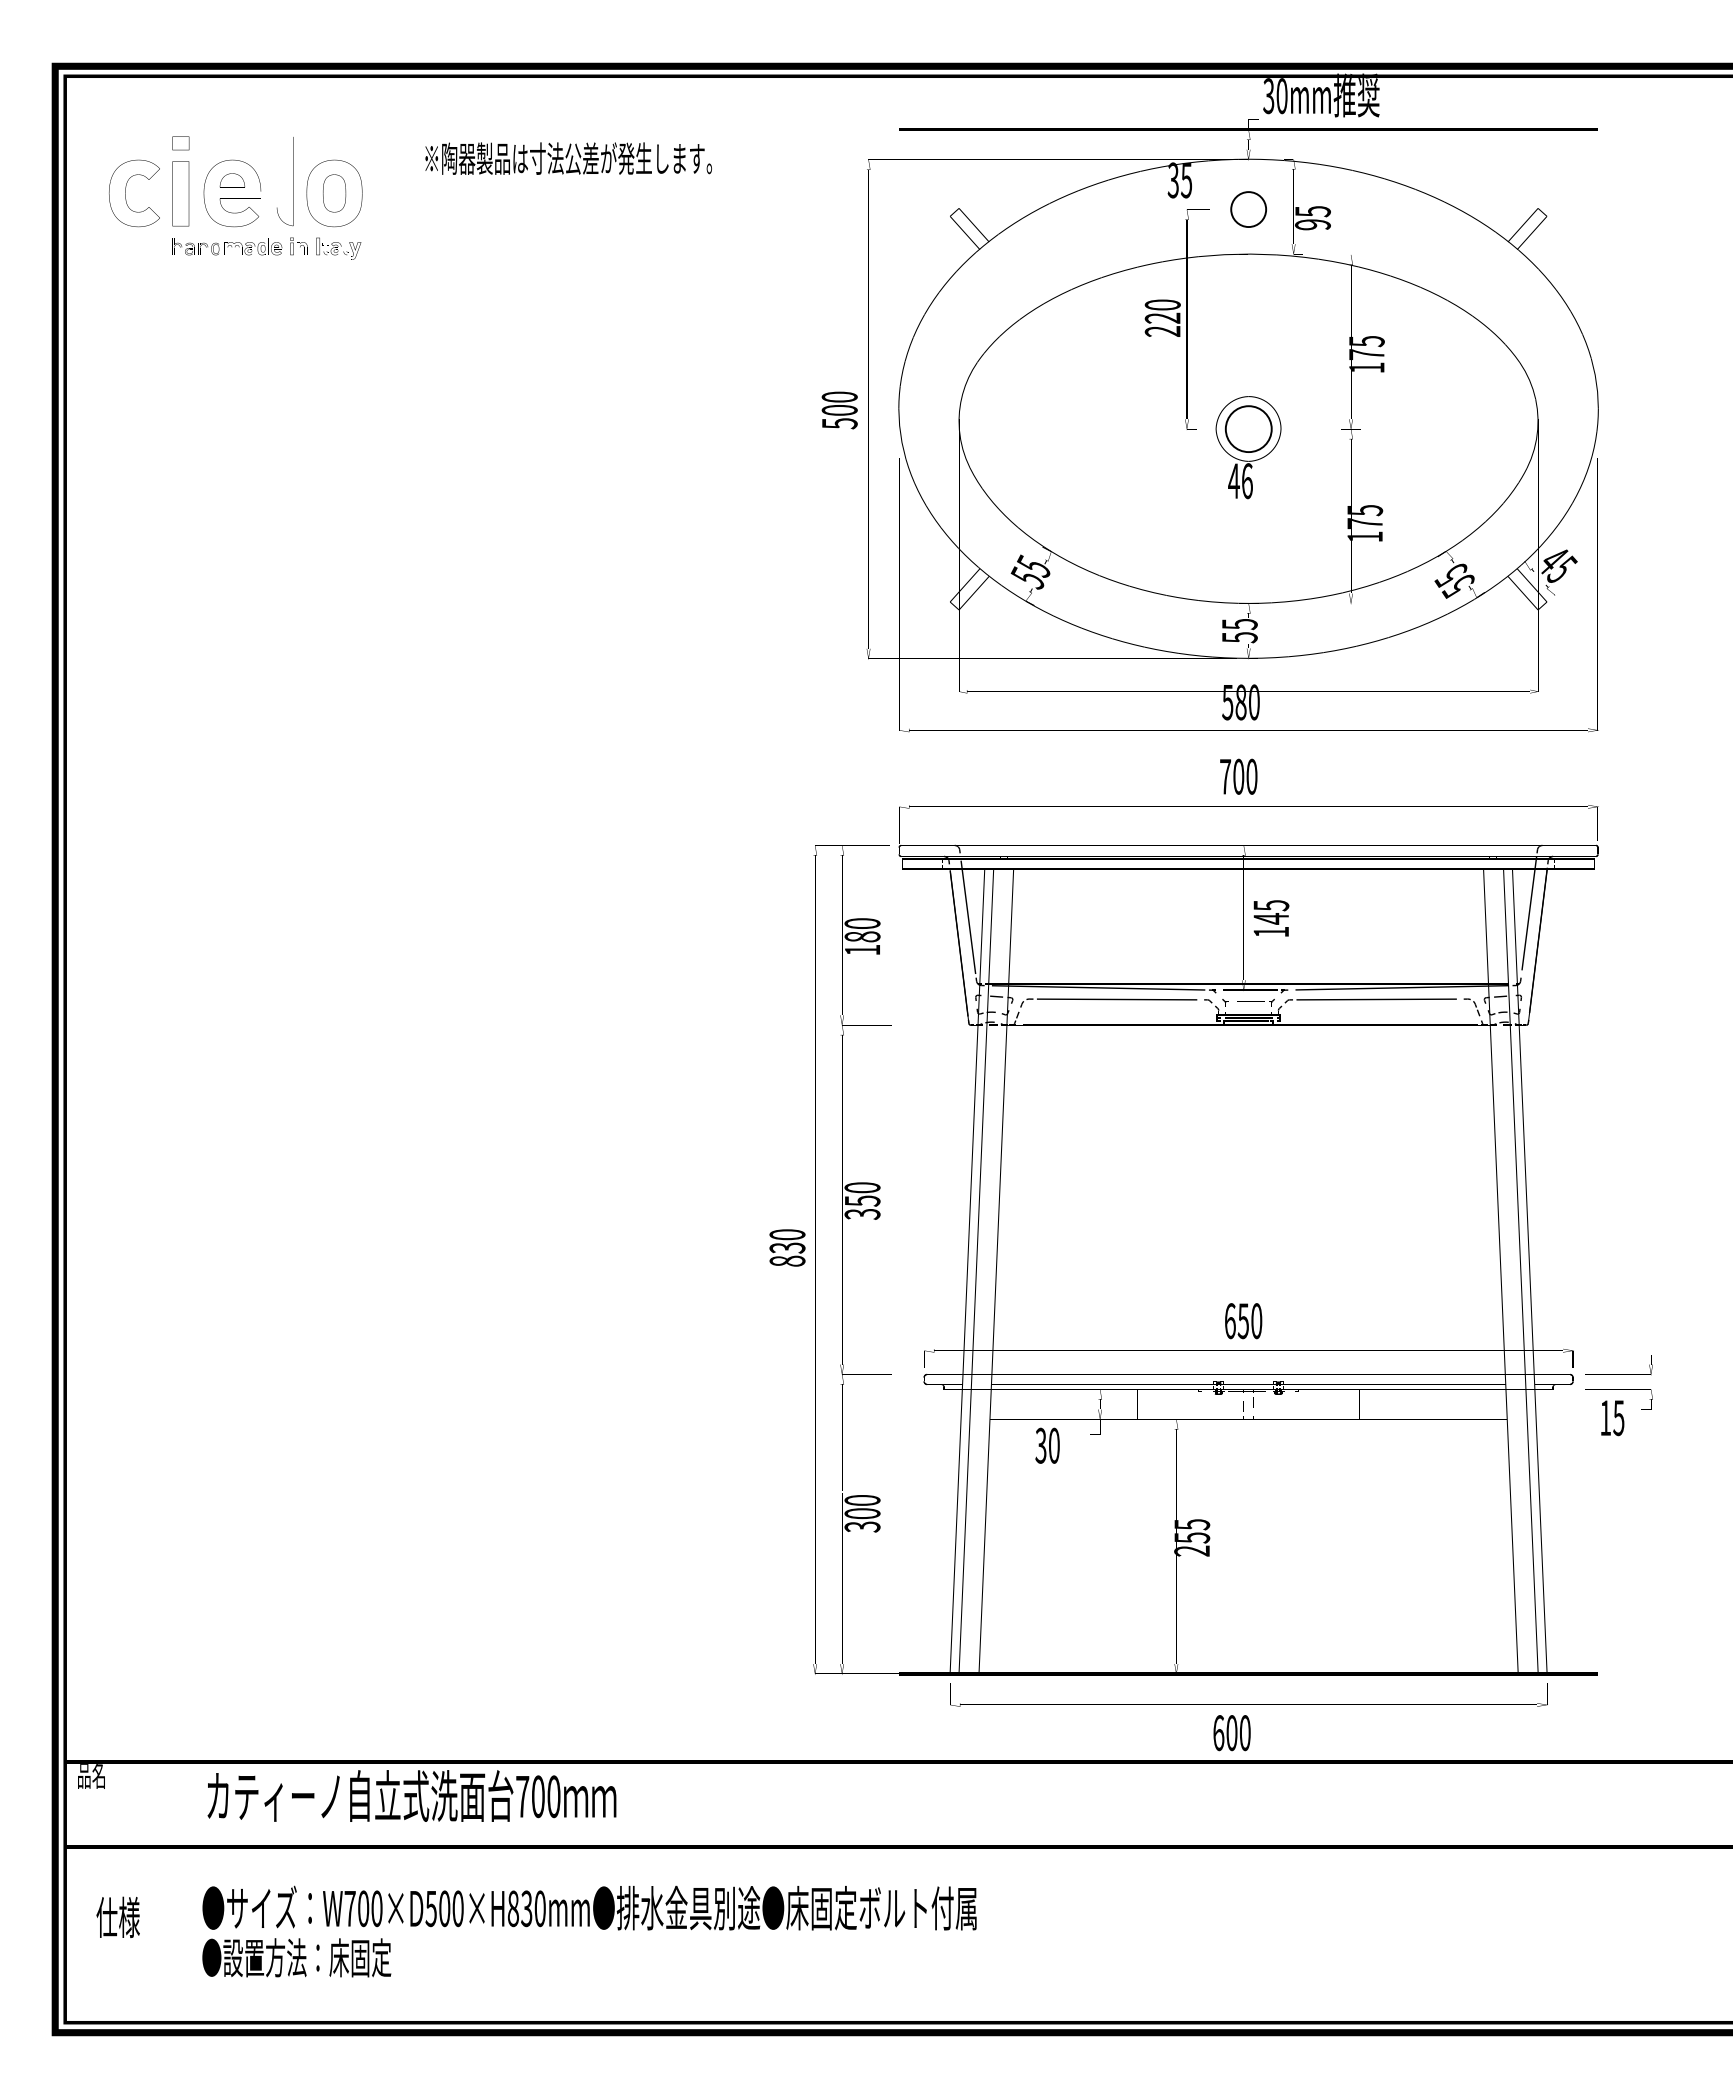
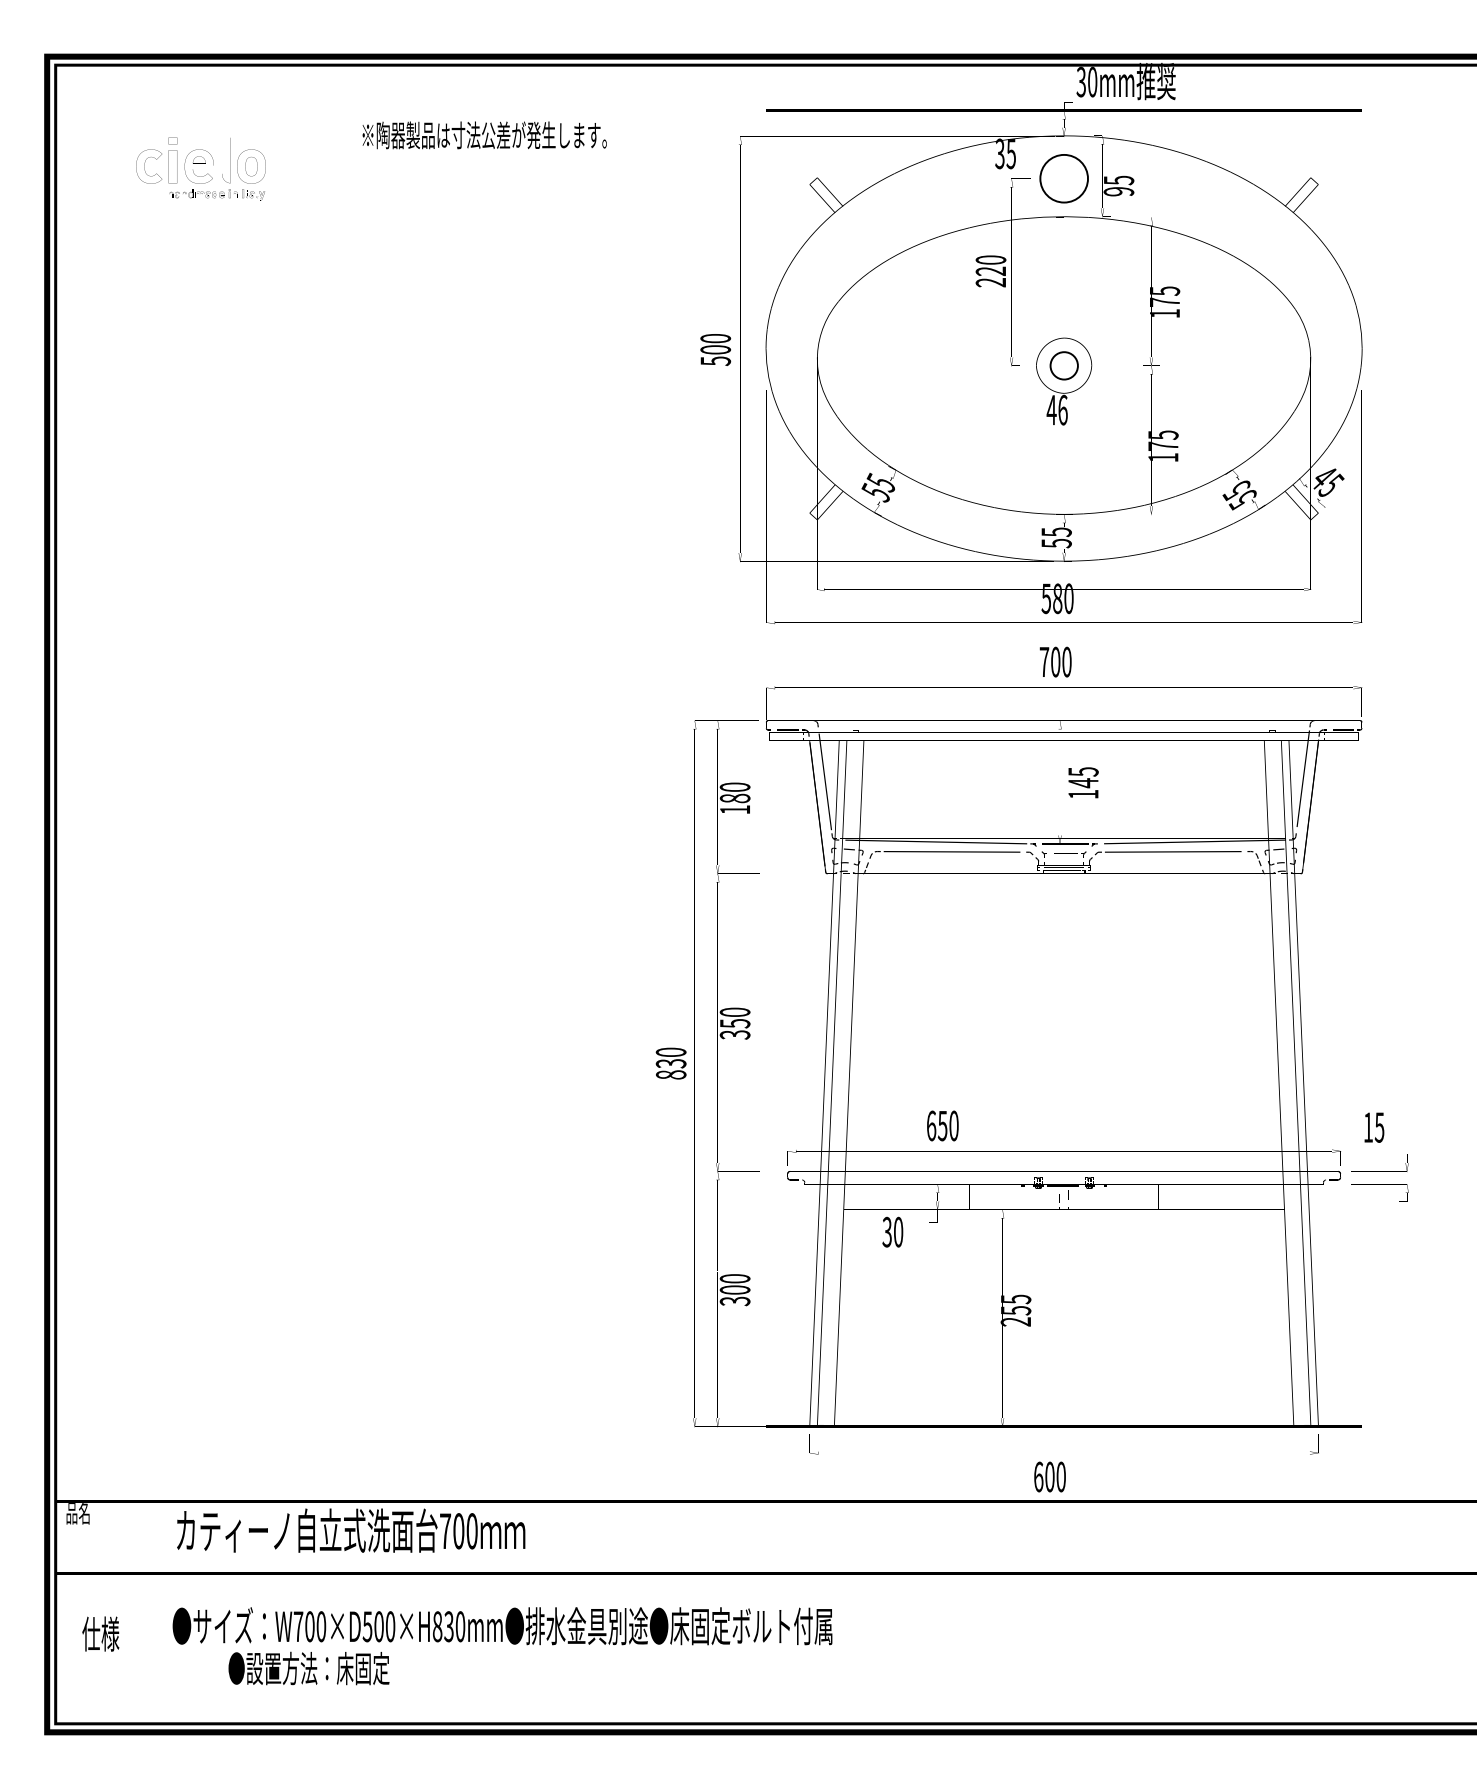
part: (235, 197) -> (200, 168), size x0.6
circle: (1249, 209) -> (1064, 178), size x1.6
circle: (1247, 428) -> (1063, 365), size x0.7
text: (1243, 1320) -> (942, 1125), moved
text: (1612, 1417) -> (1374, 1127), moved
text: (296, 1957) -> (308, 1668), moved

